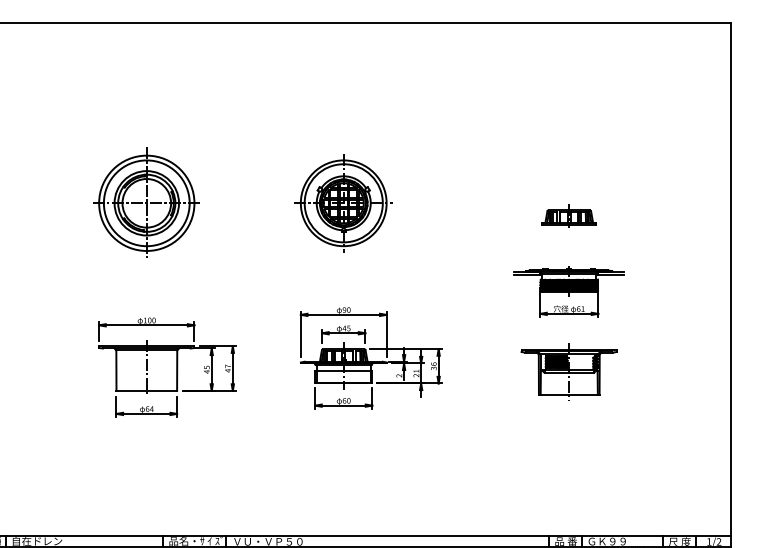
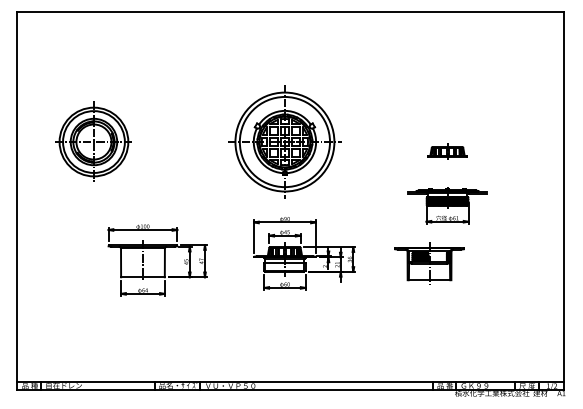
part: (146, 202) -> (93, 141), moved
part: (343, 202) -> (284, 141), size x1.6
part: (569, 371) -> (429, 263), moved

